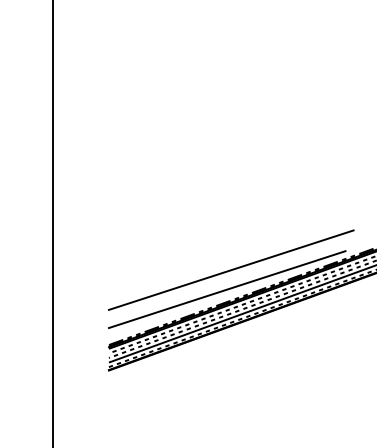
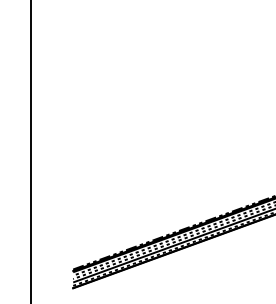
line: (230, 269) -> (163, 213), removed
line: (226, 289) -> (160, 228), removed

